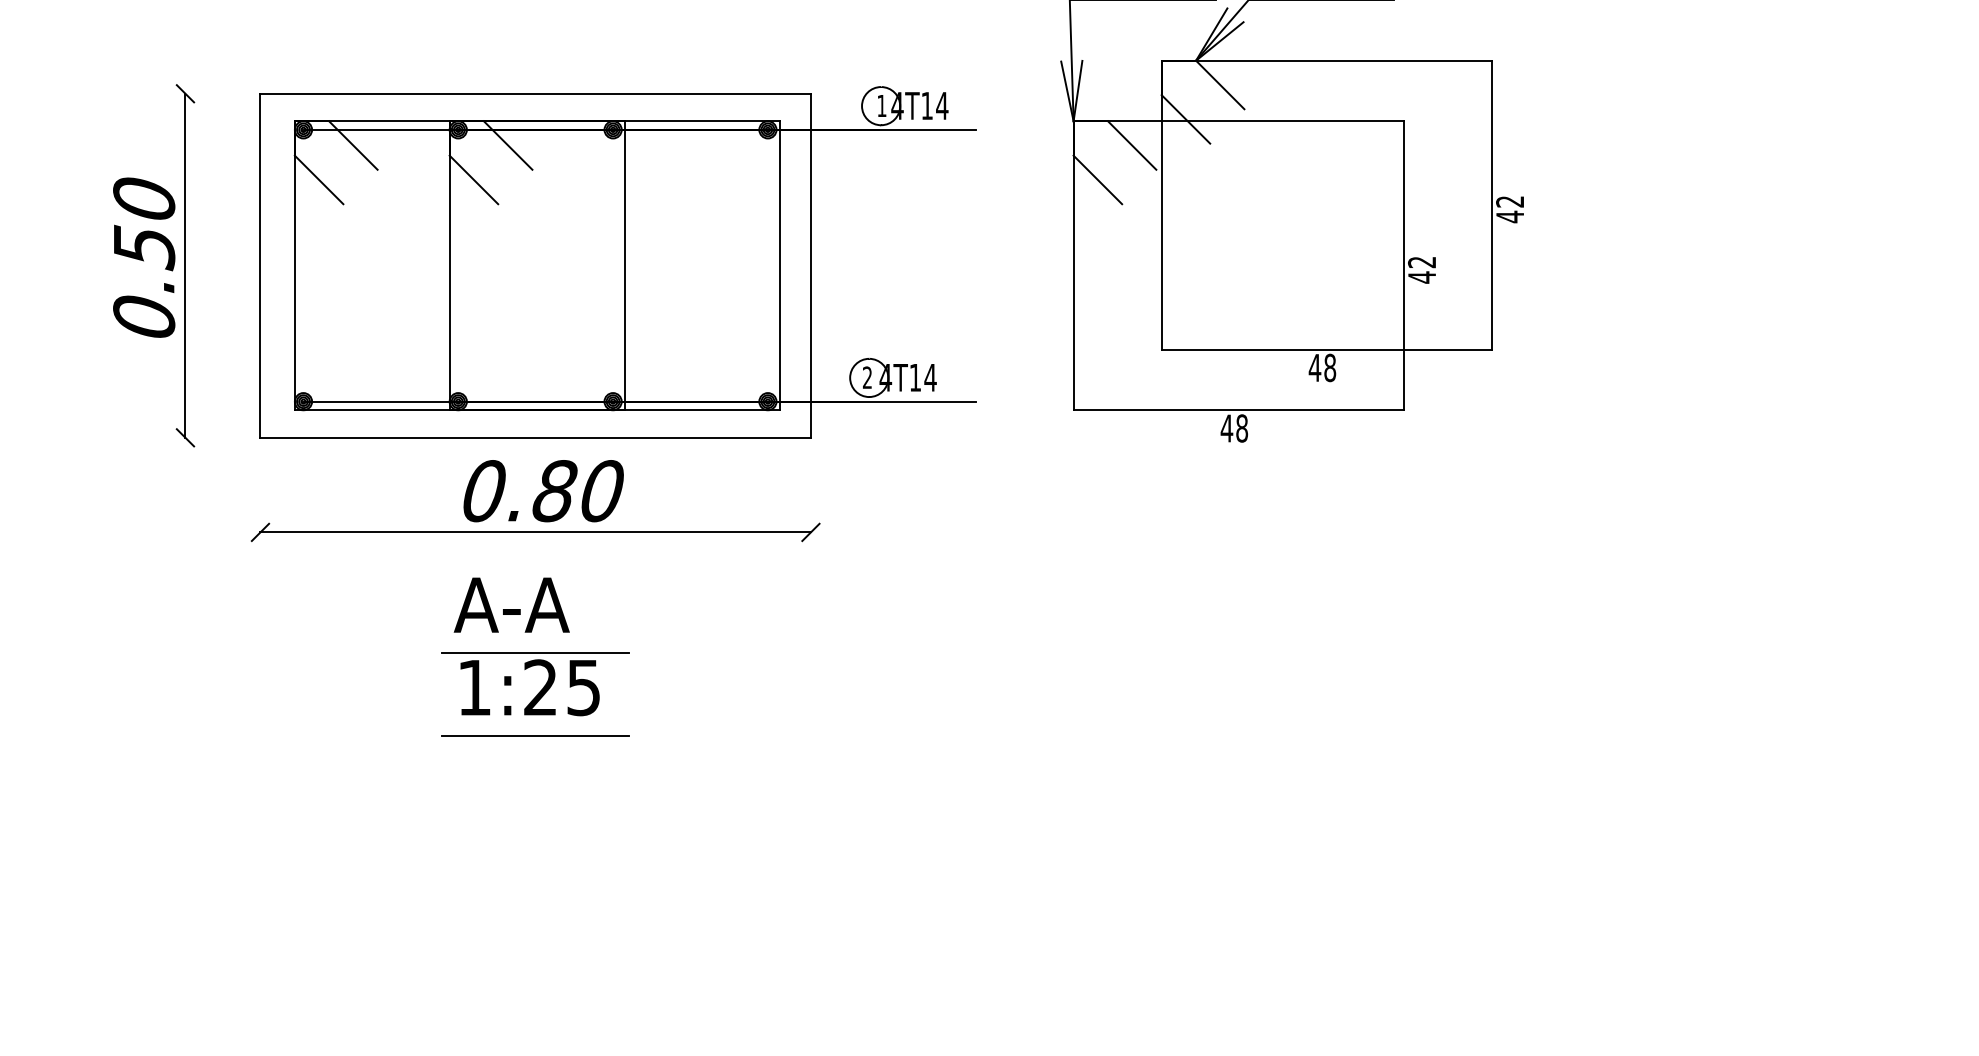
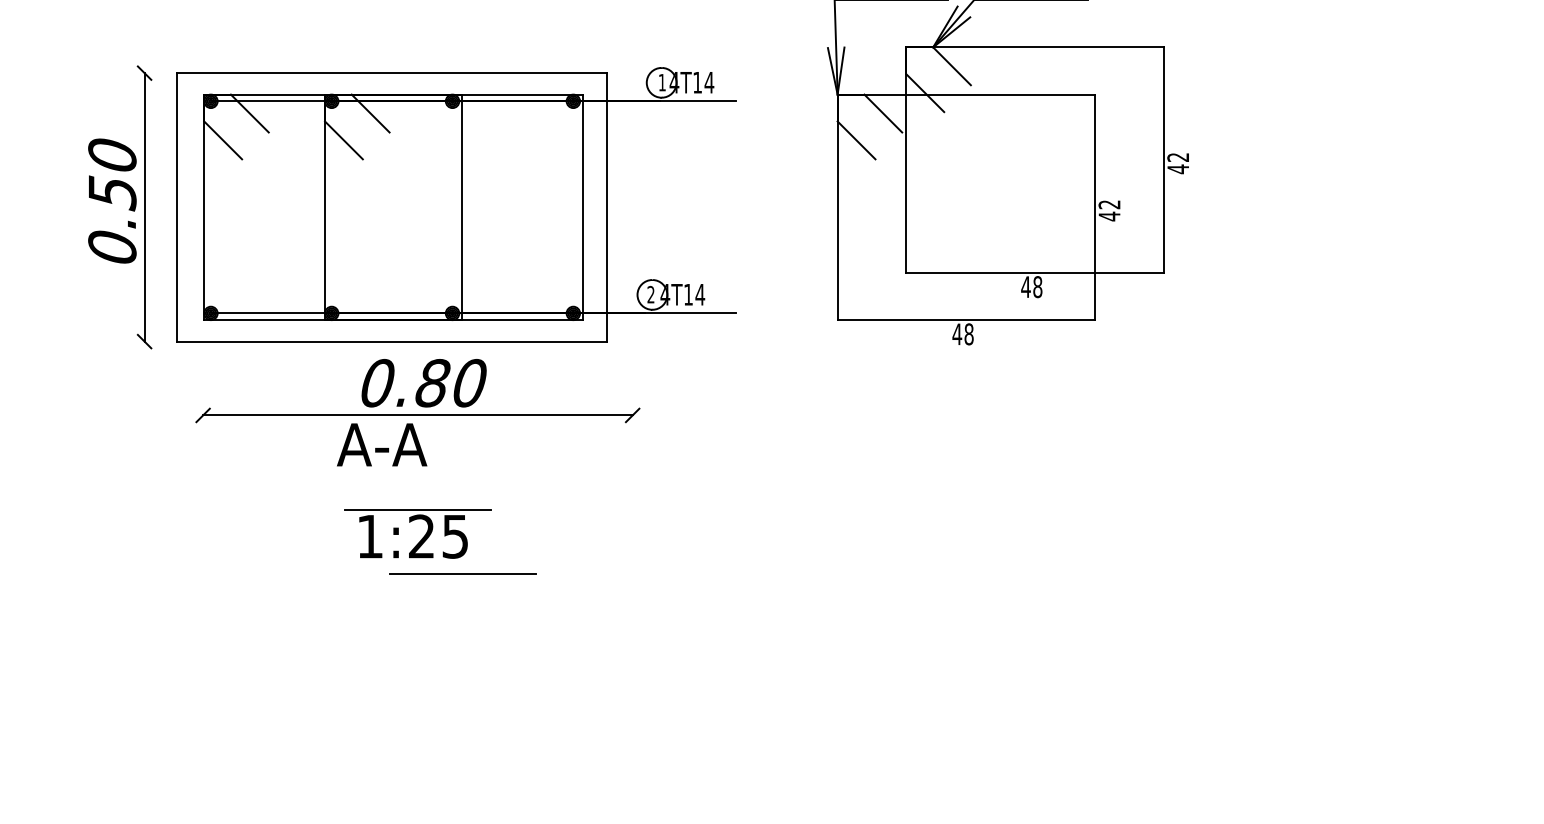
part: (617, 262) -> (455, 204), moved
text: (511, 604) -> (381, 444), moved
line: (535, 735) -> (463, 573), moved

